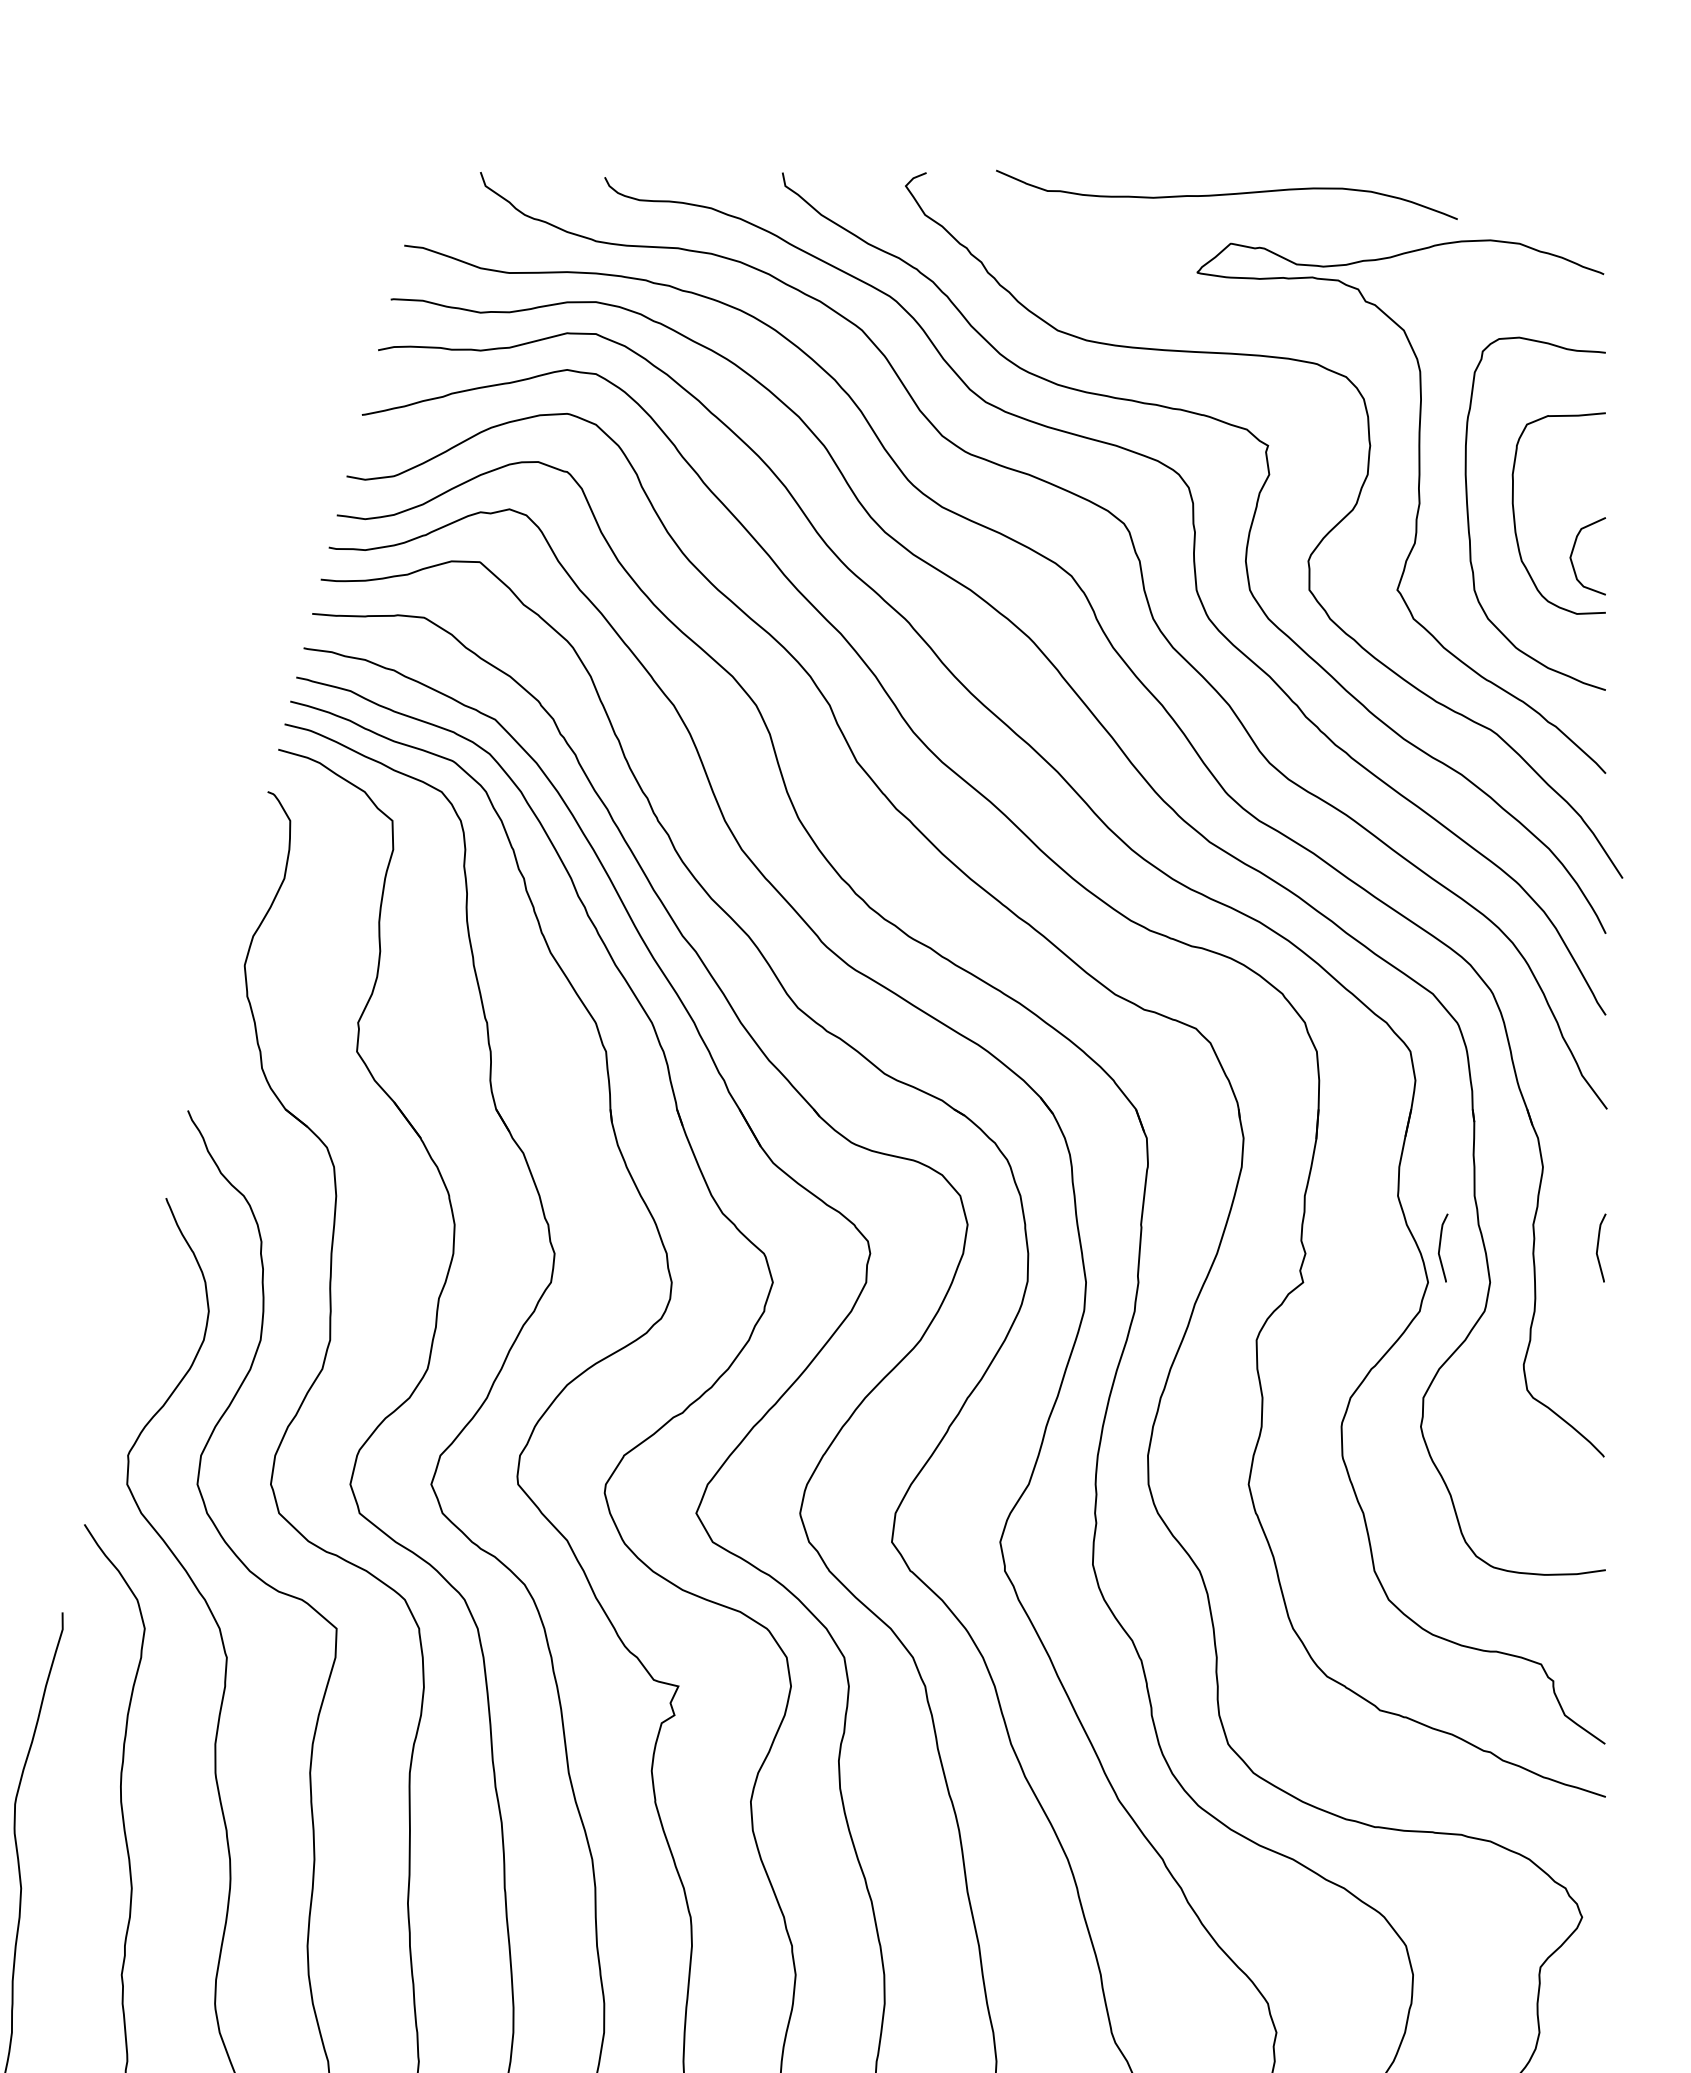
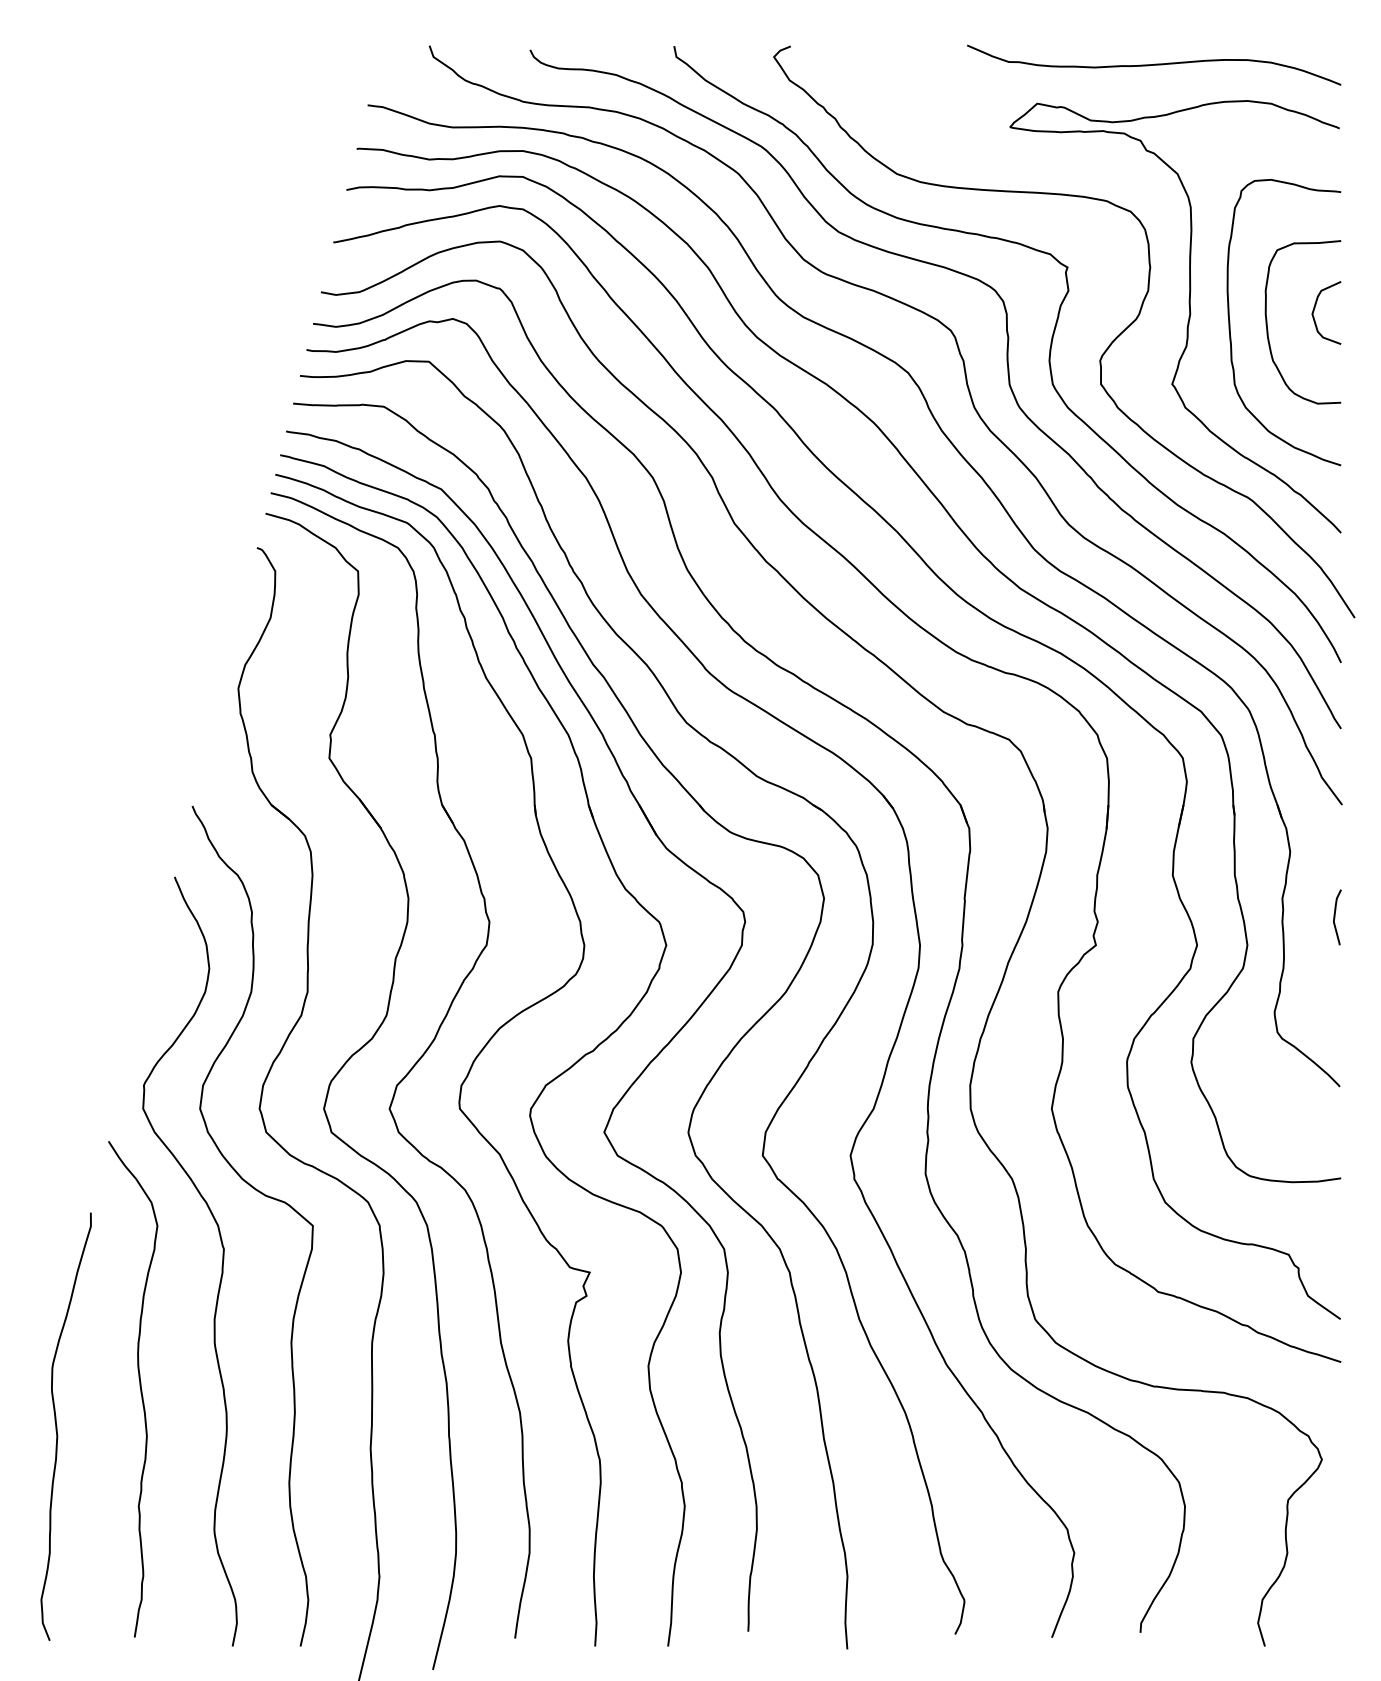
curve: (1227, 194) -> (1154, 64), moved
curve: (1574, 550) -> (1315, 308), moved
curve: (1440, 1248) -> (1207, 917), removed

